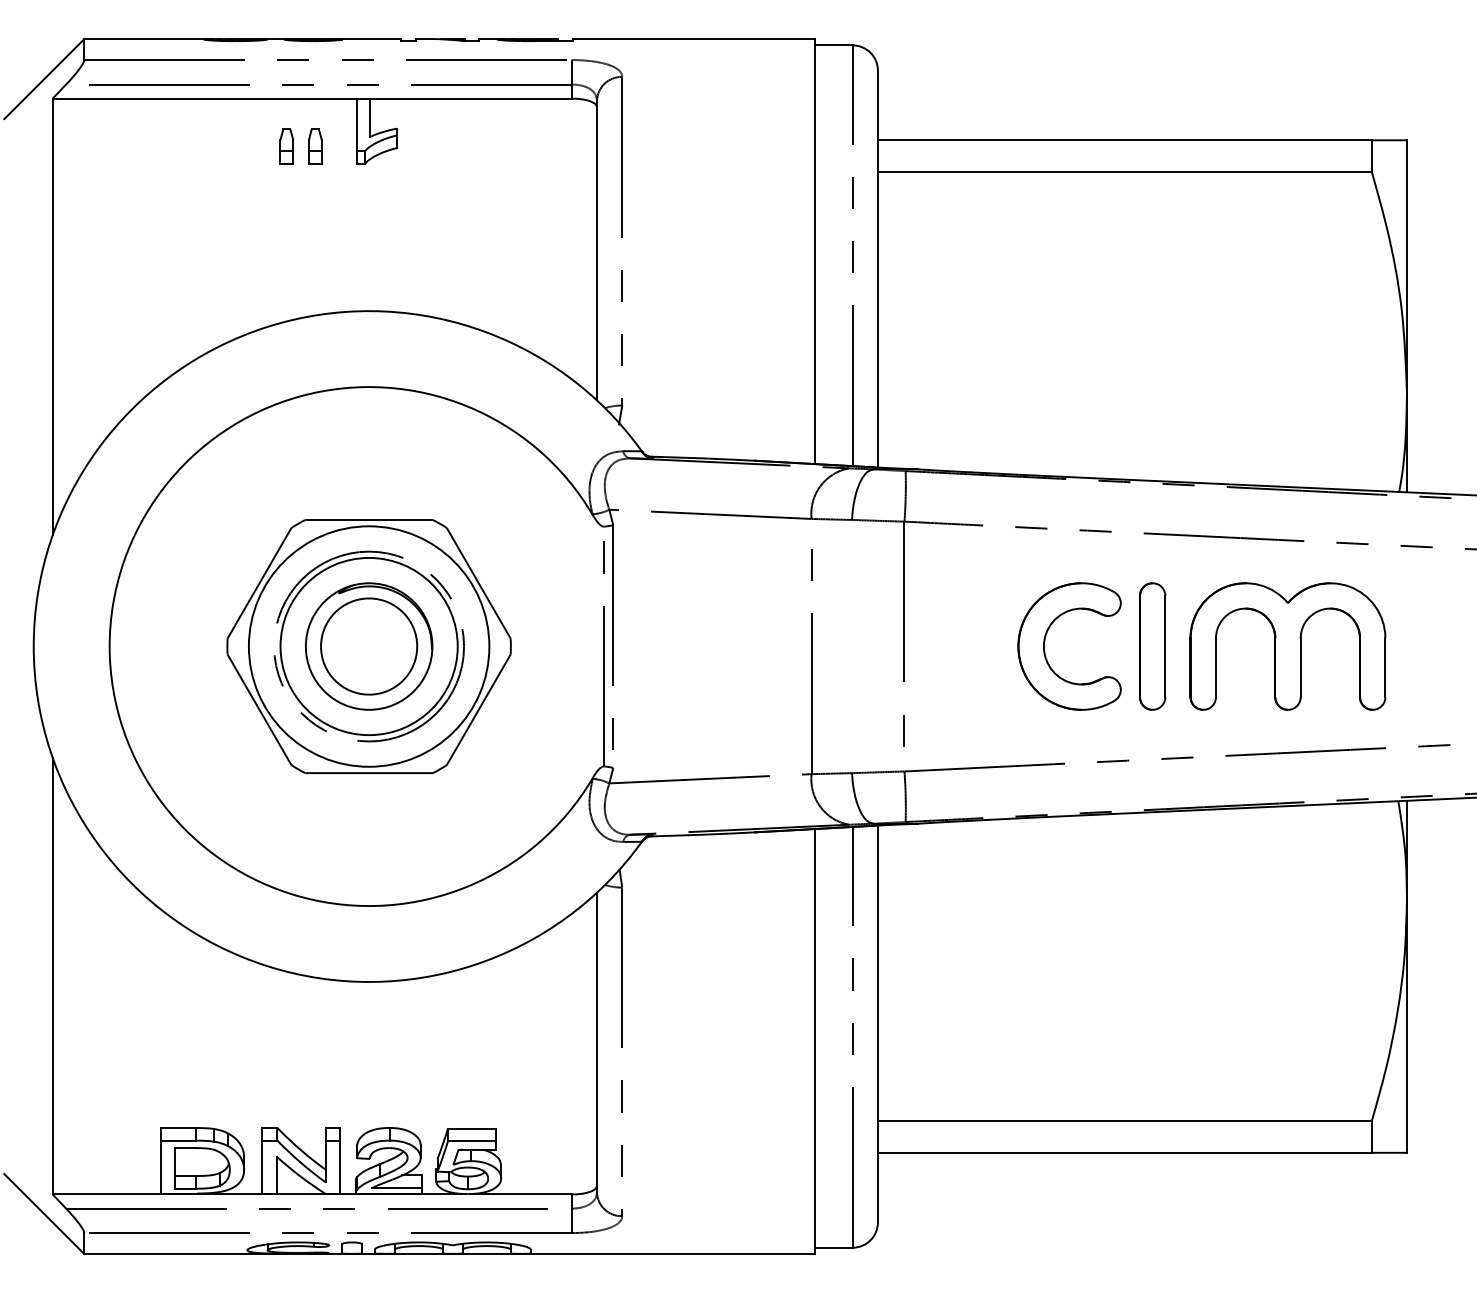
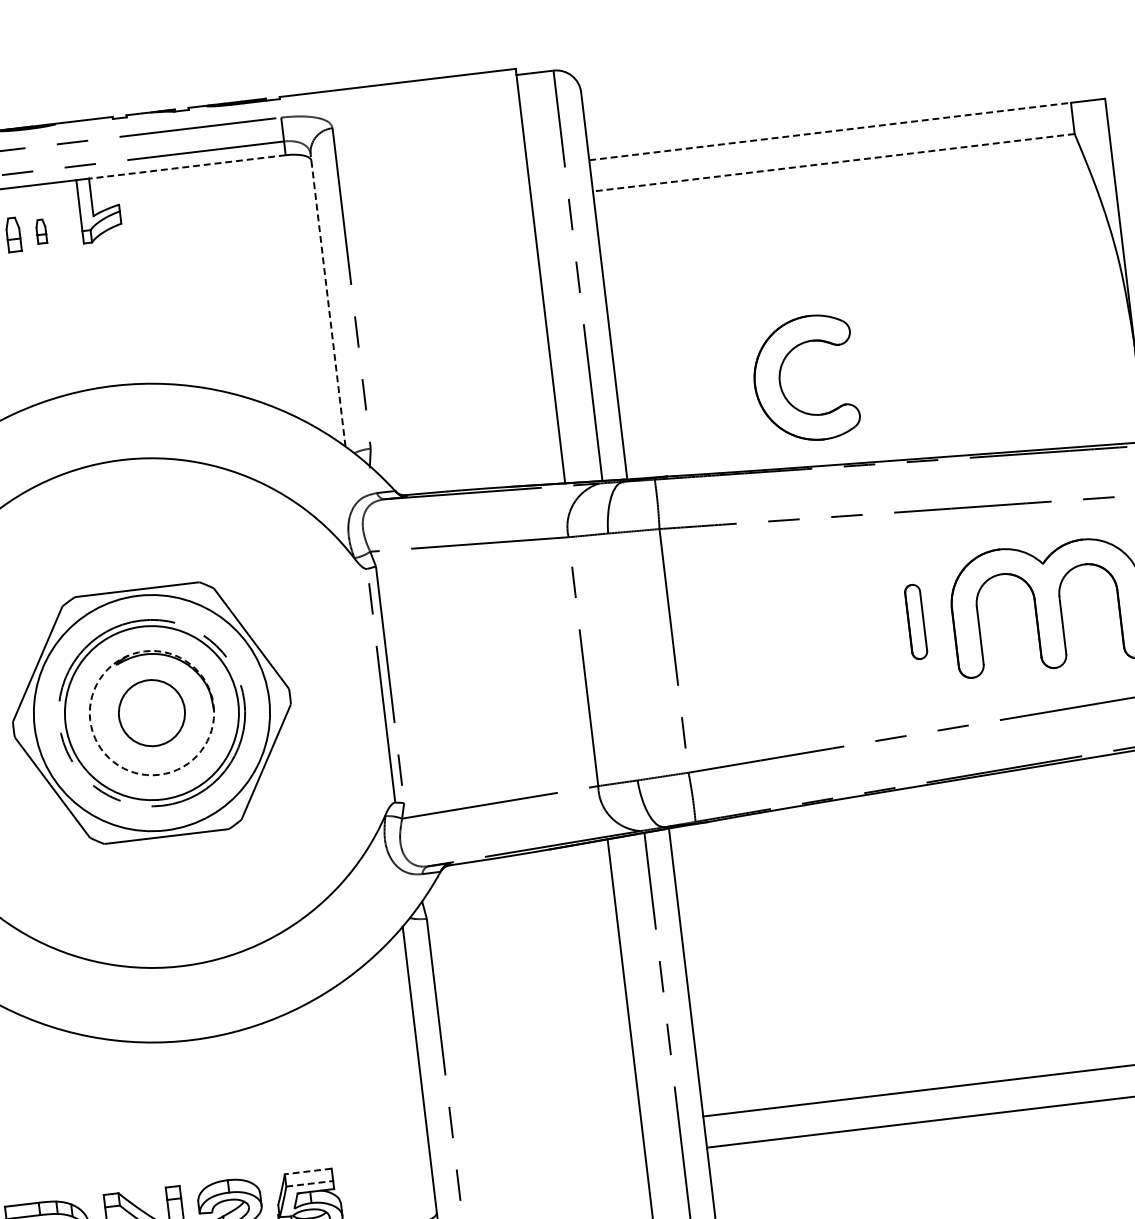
line: (470, 98) -> (187, 166), solid -> dashed
line: (1124, 140) -> (829, 131), solid -> dashed
part: (315, 146) -> (41, 231), size x0.7
line: (1124, 172) -> (833, 162), solid -> dashed
line: (596, 250) -> (327, 300), solid -> dashed
part: (1045, 641) -> (780, 376), moved
circle: (368, 646) -> (151, 713), solid -> dashed
circle: (369, 646) -> (152, 713), size x0.7
part: (1152, 646) -> (915, 621), size x0.6
line: (471, 1128) -> (307, 1171), solid -> dashed
line: (472, 1141) -> (310, 1183), solid -> dashed

